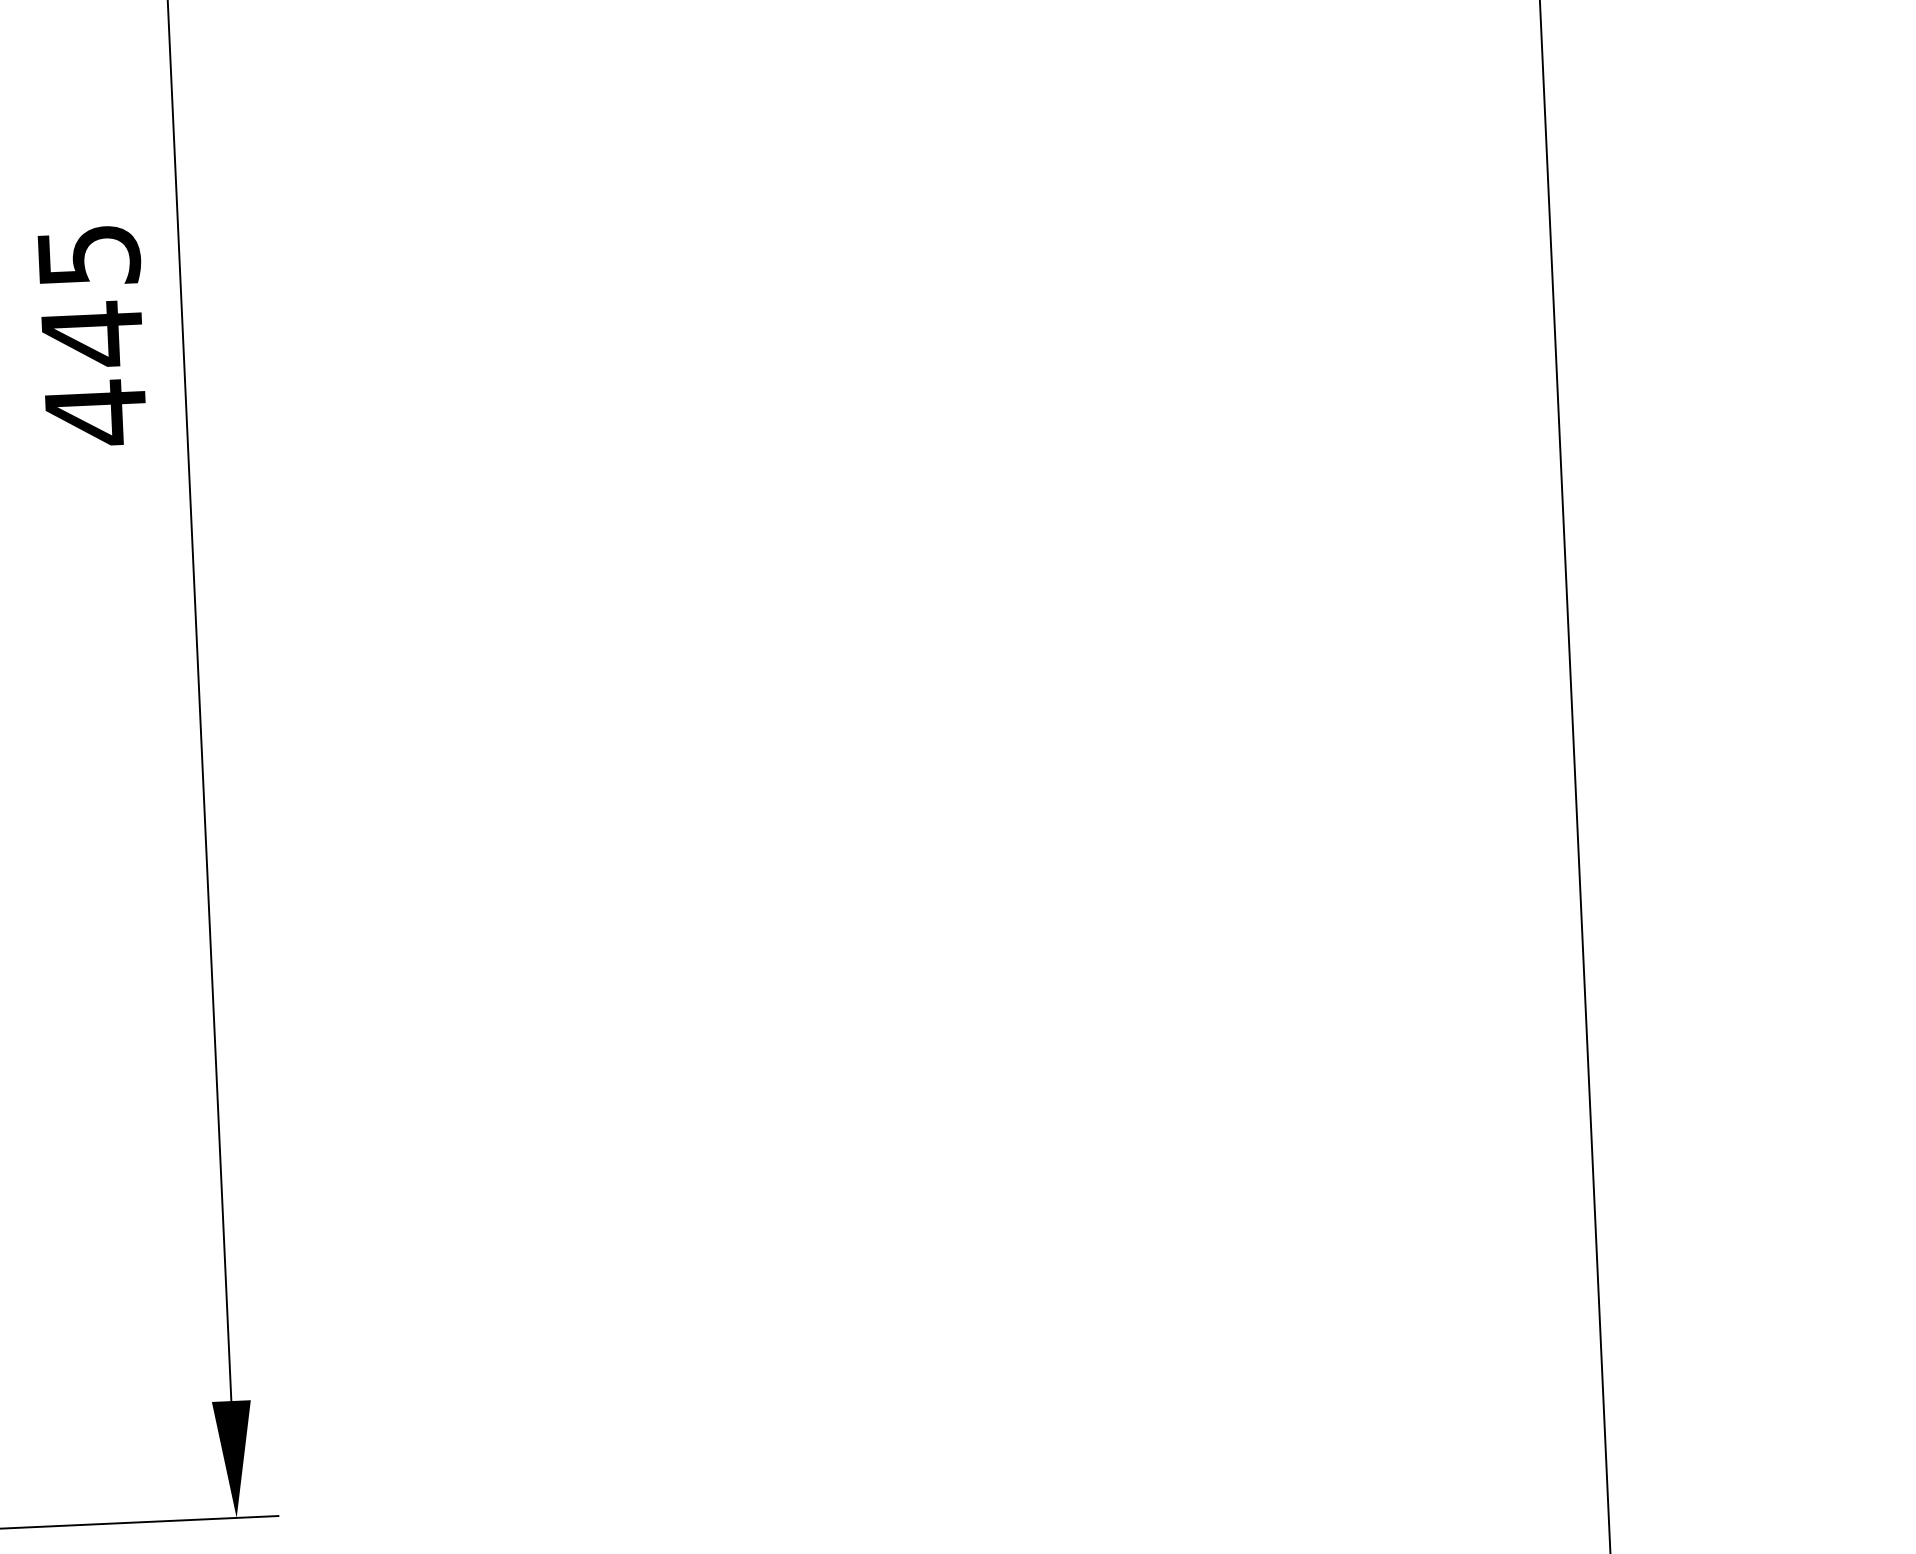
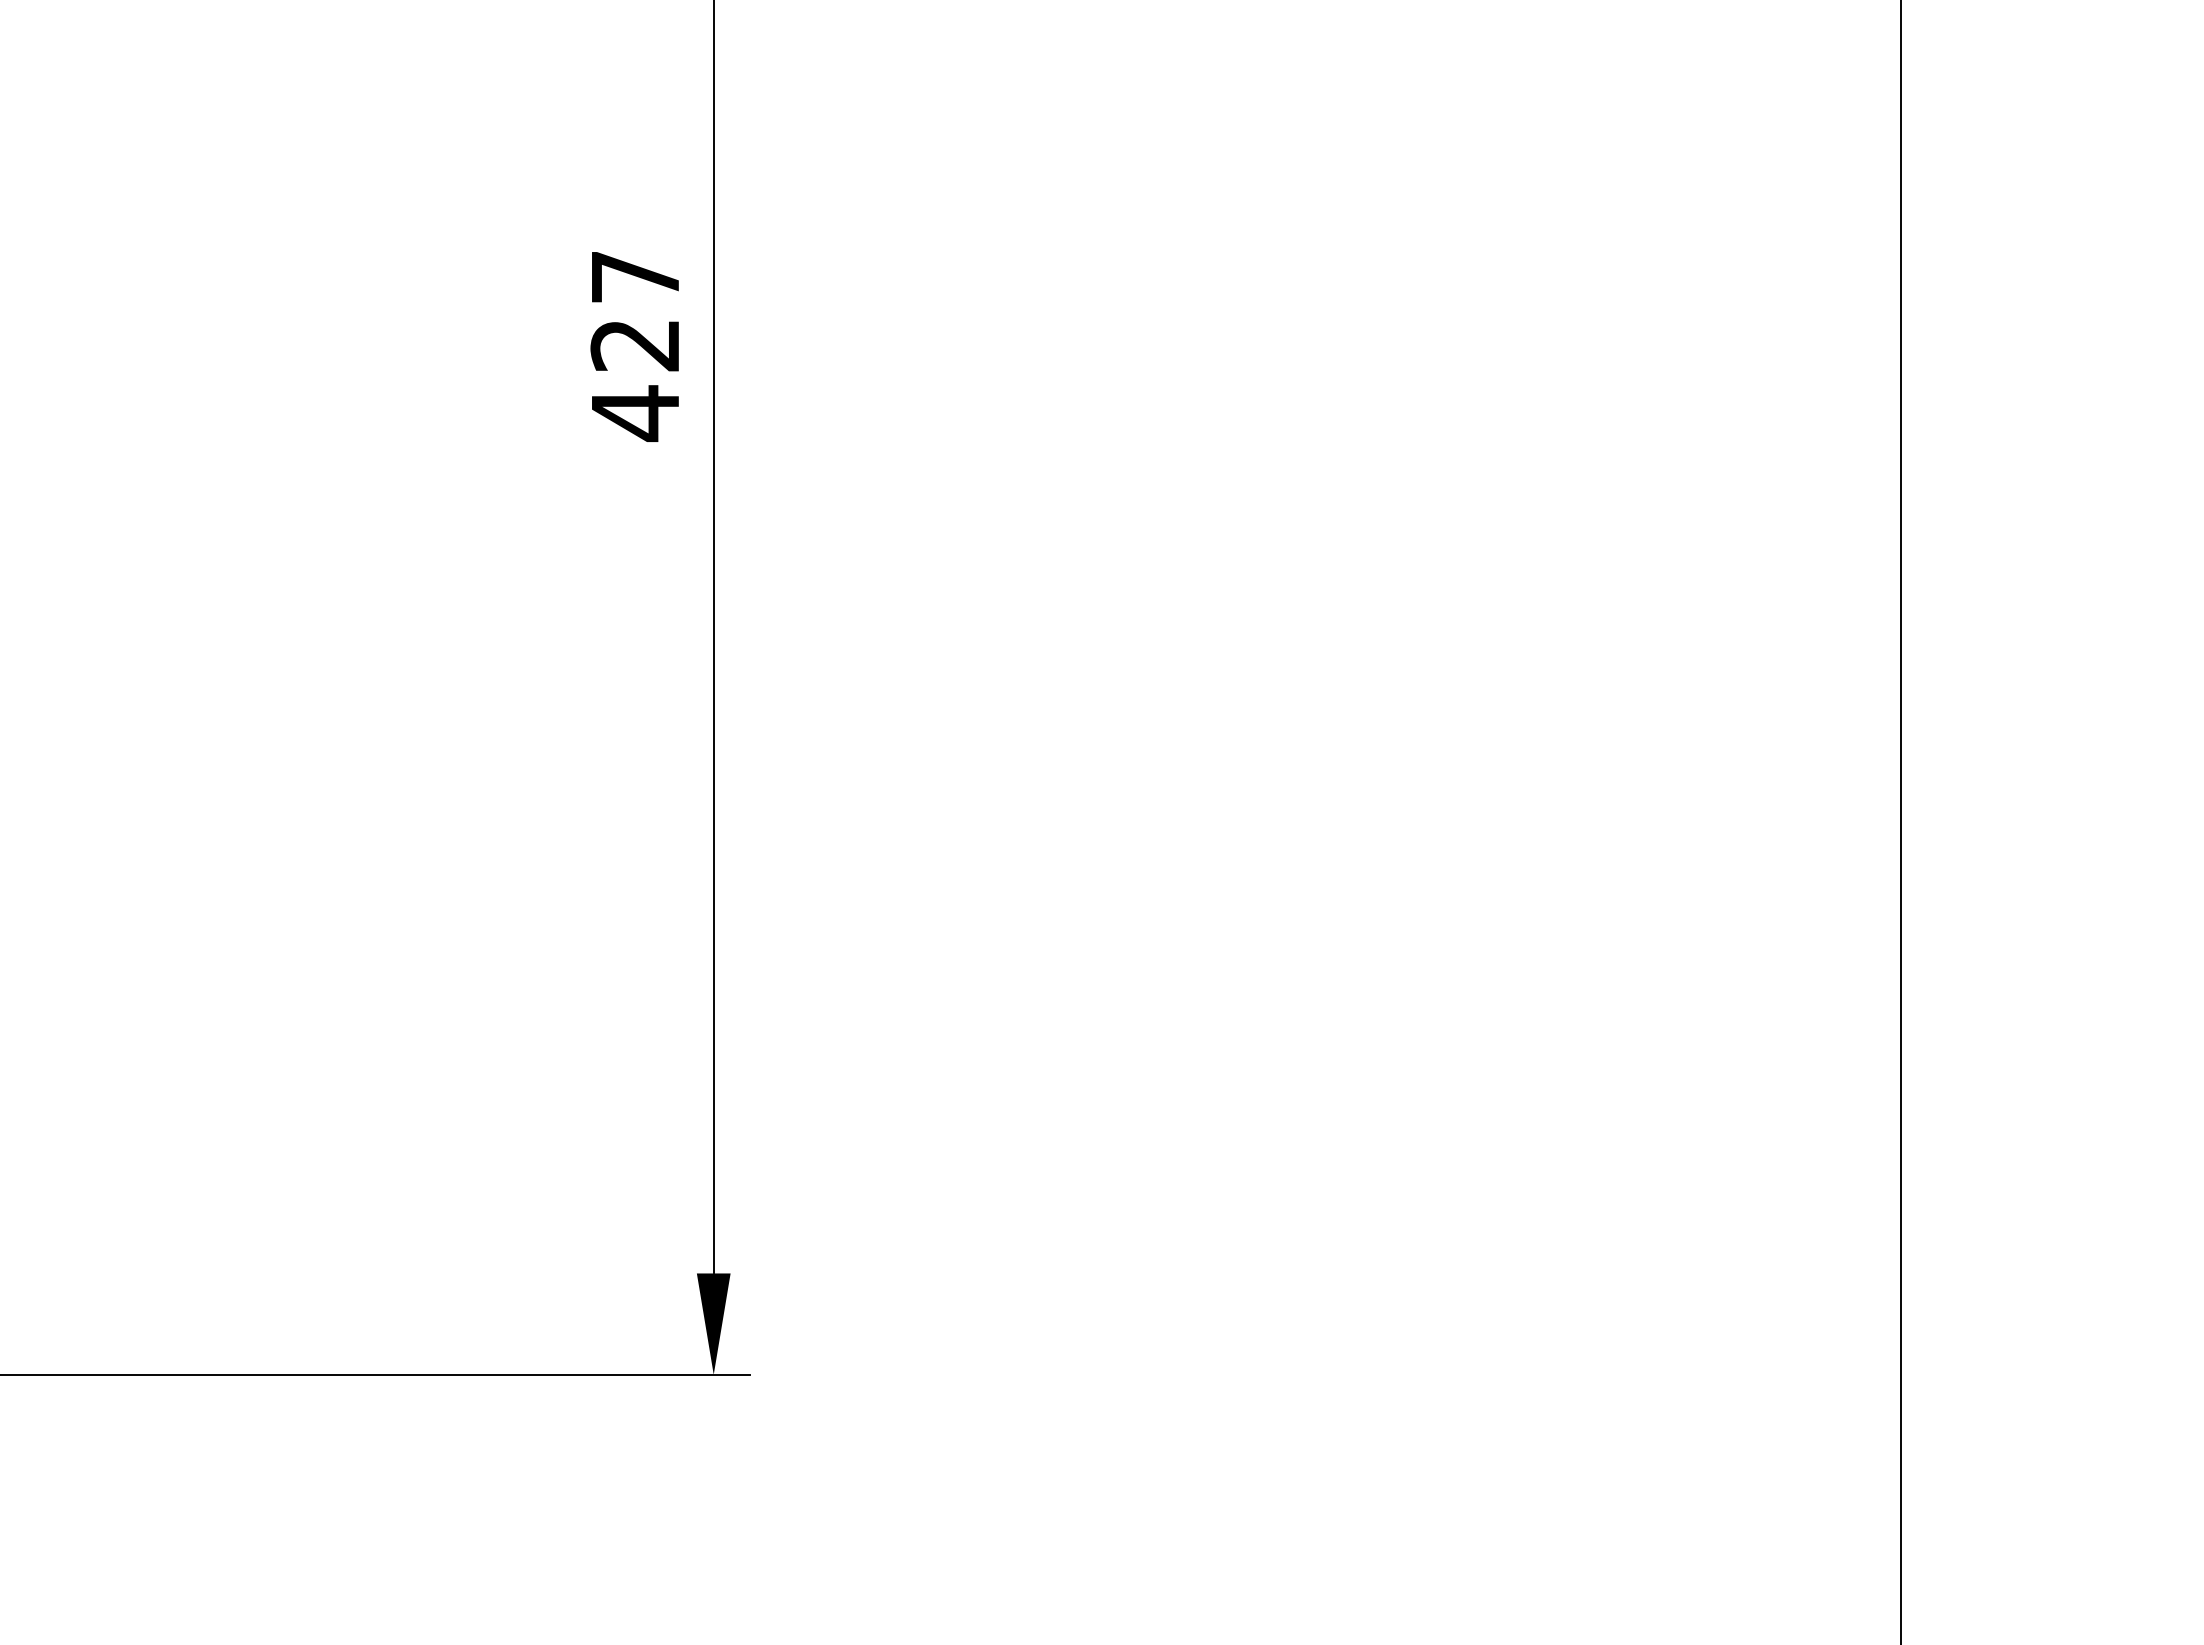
text: (90, 296) -> (635, 312), 445 -> 427

